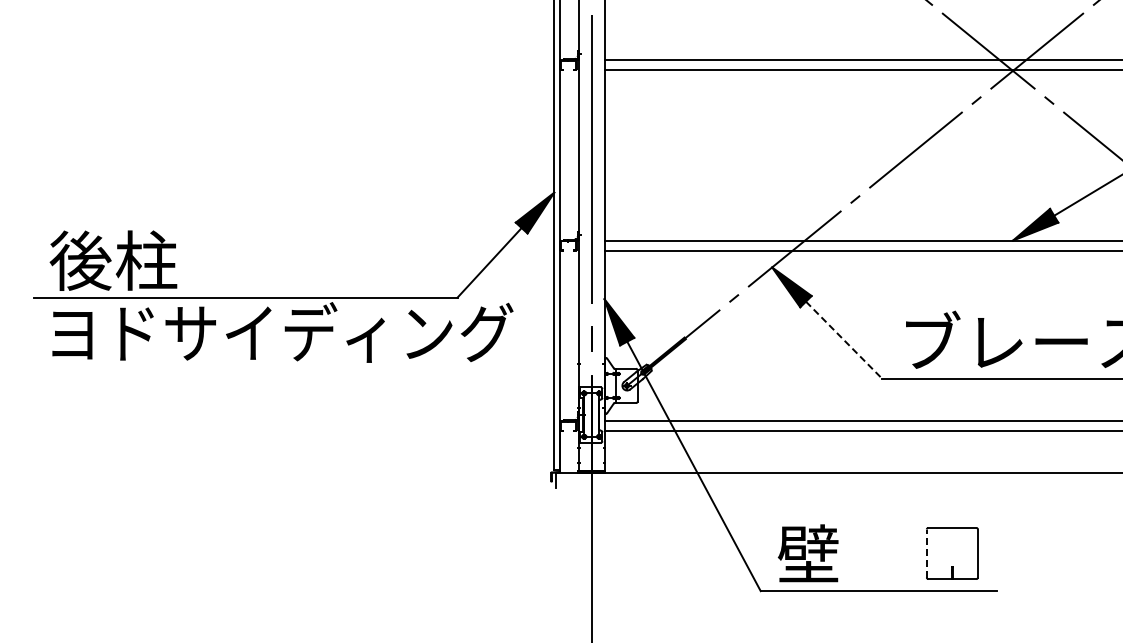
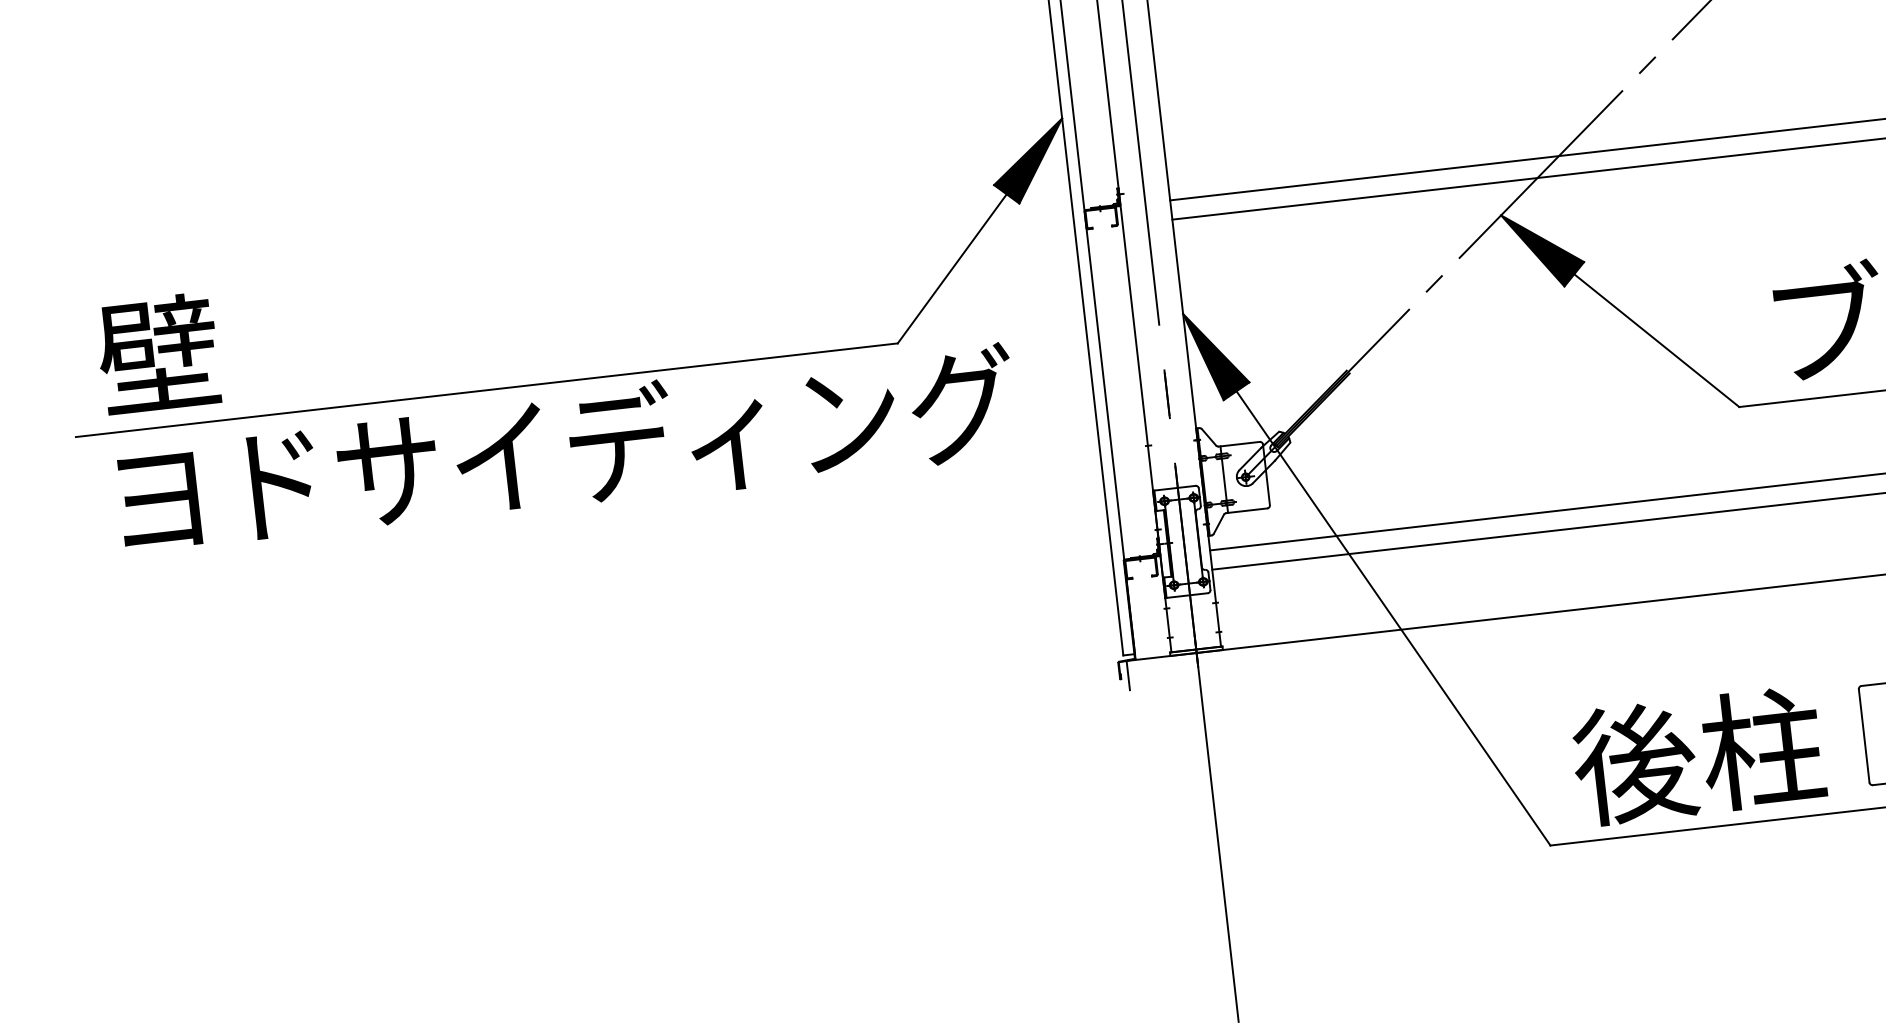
text: (113, 260) -> (222, 347), 後柱 -> 壁
line: (844, 340) -> (1657, 341), dashed -> solid
line: (926, 553) -> (1863, 735), dashed -> solid
text: (840, 554) -> (1697, 756), 壁 -> 後柱

